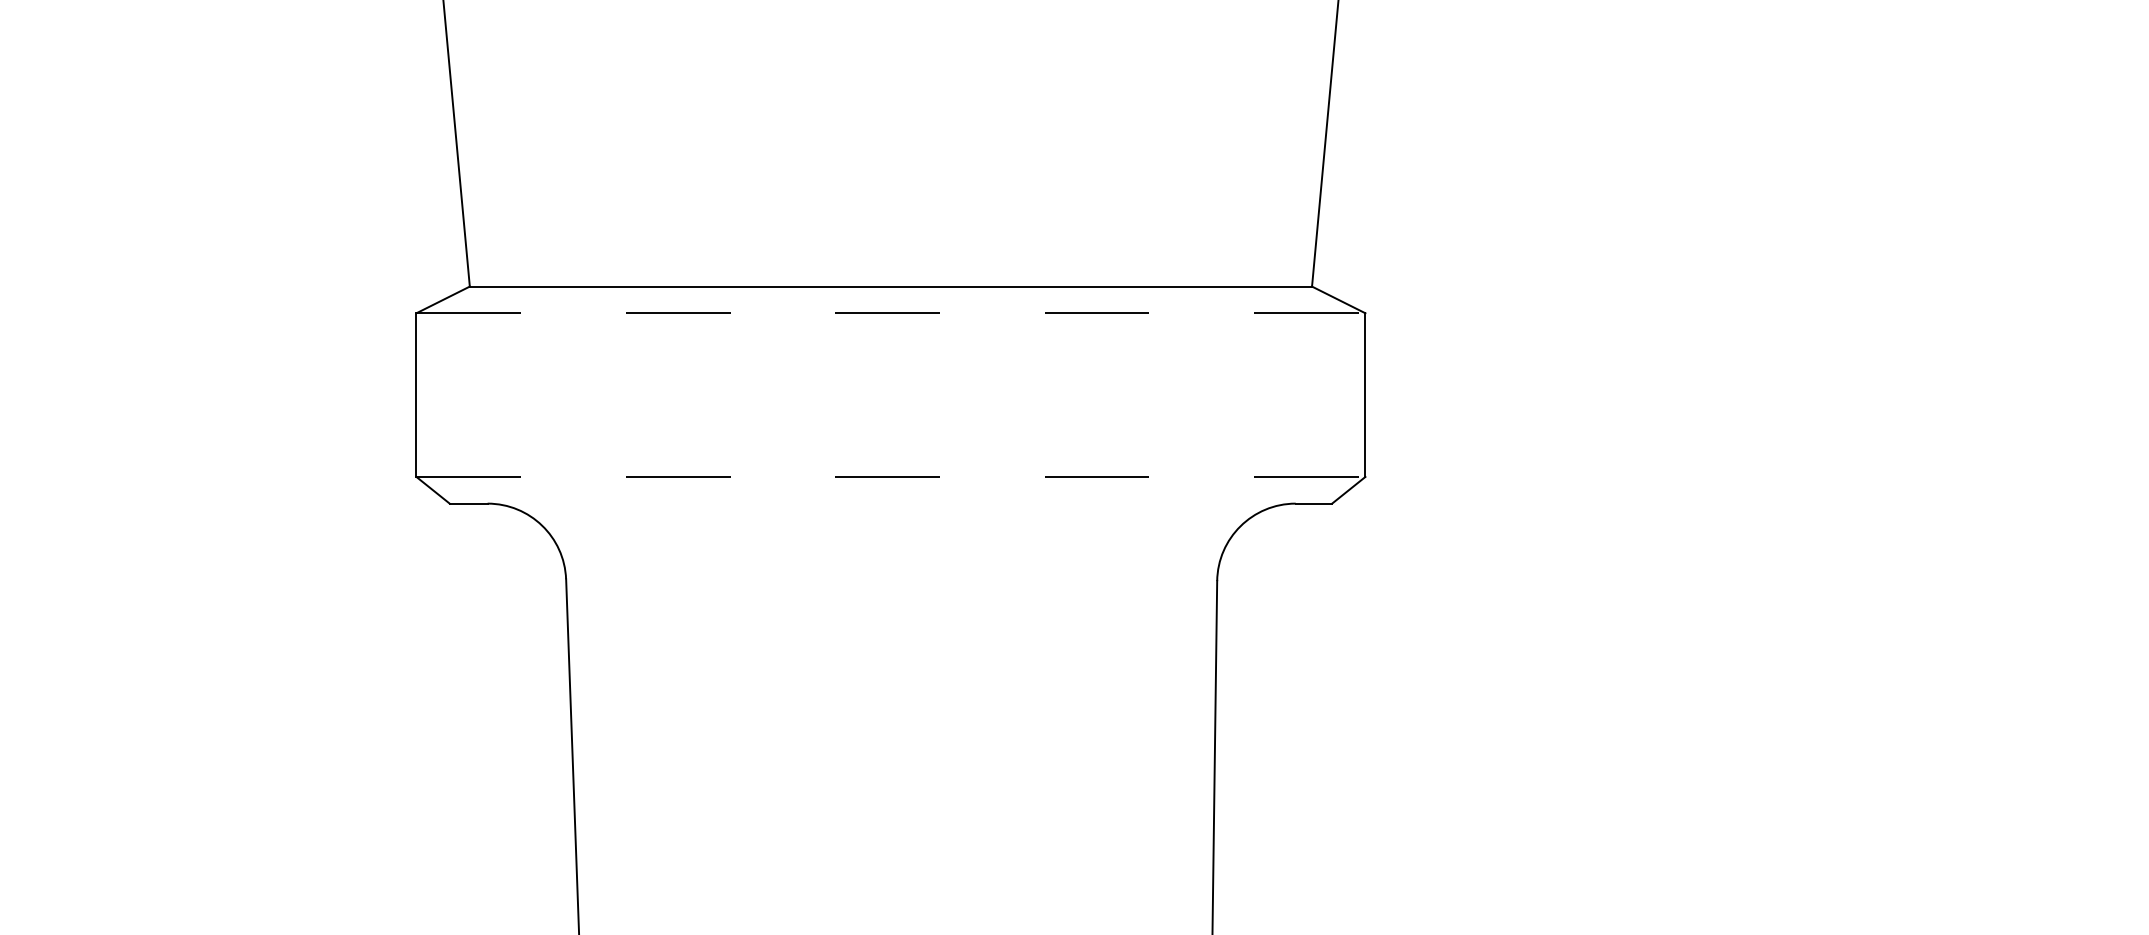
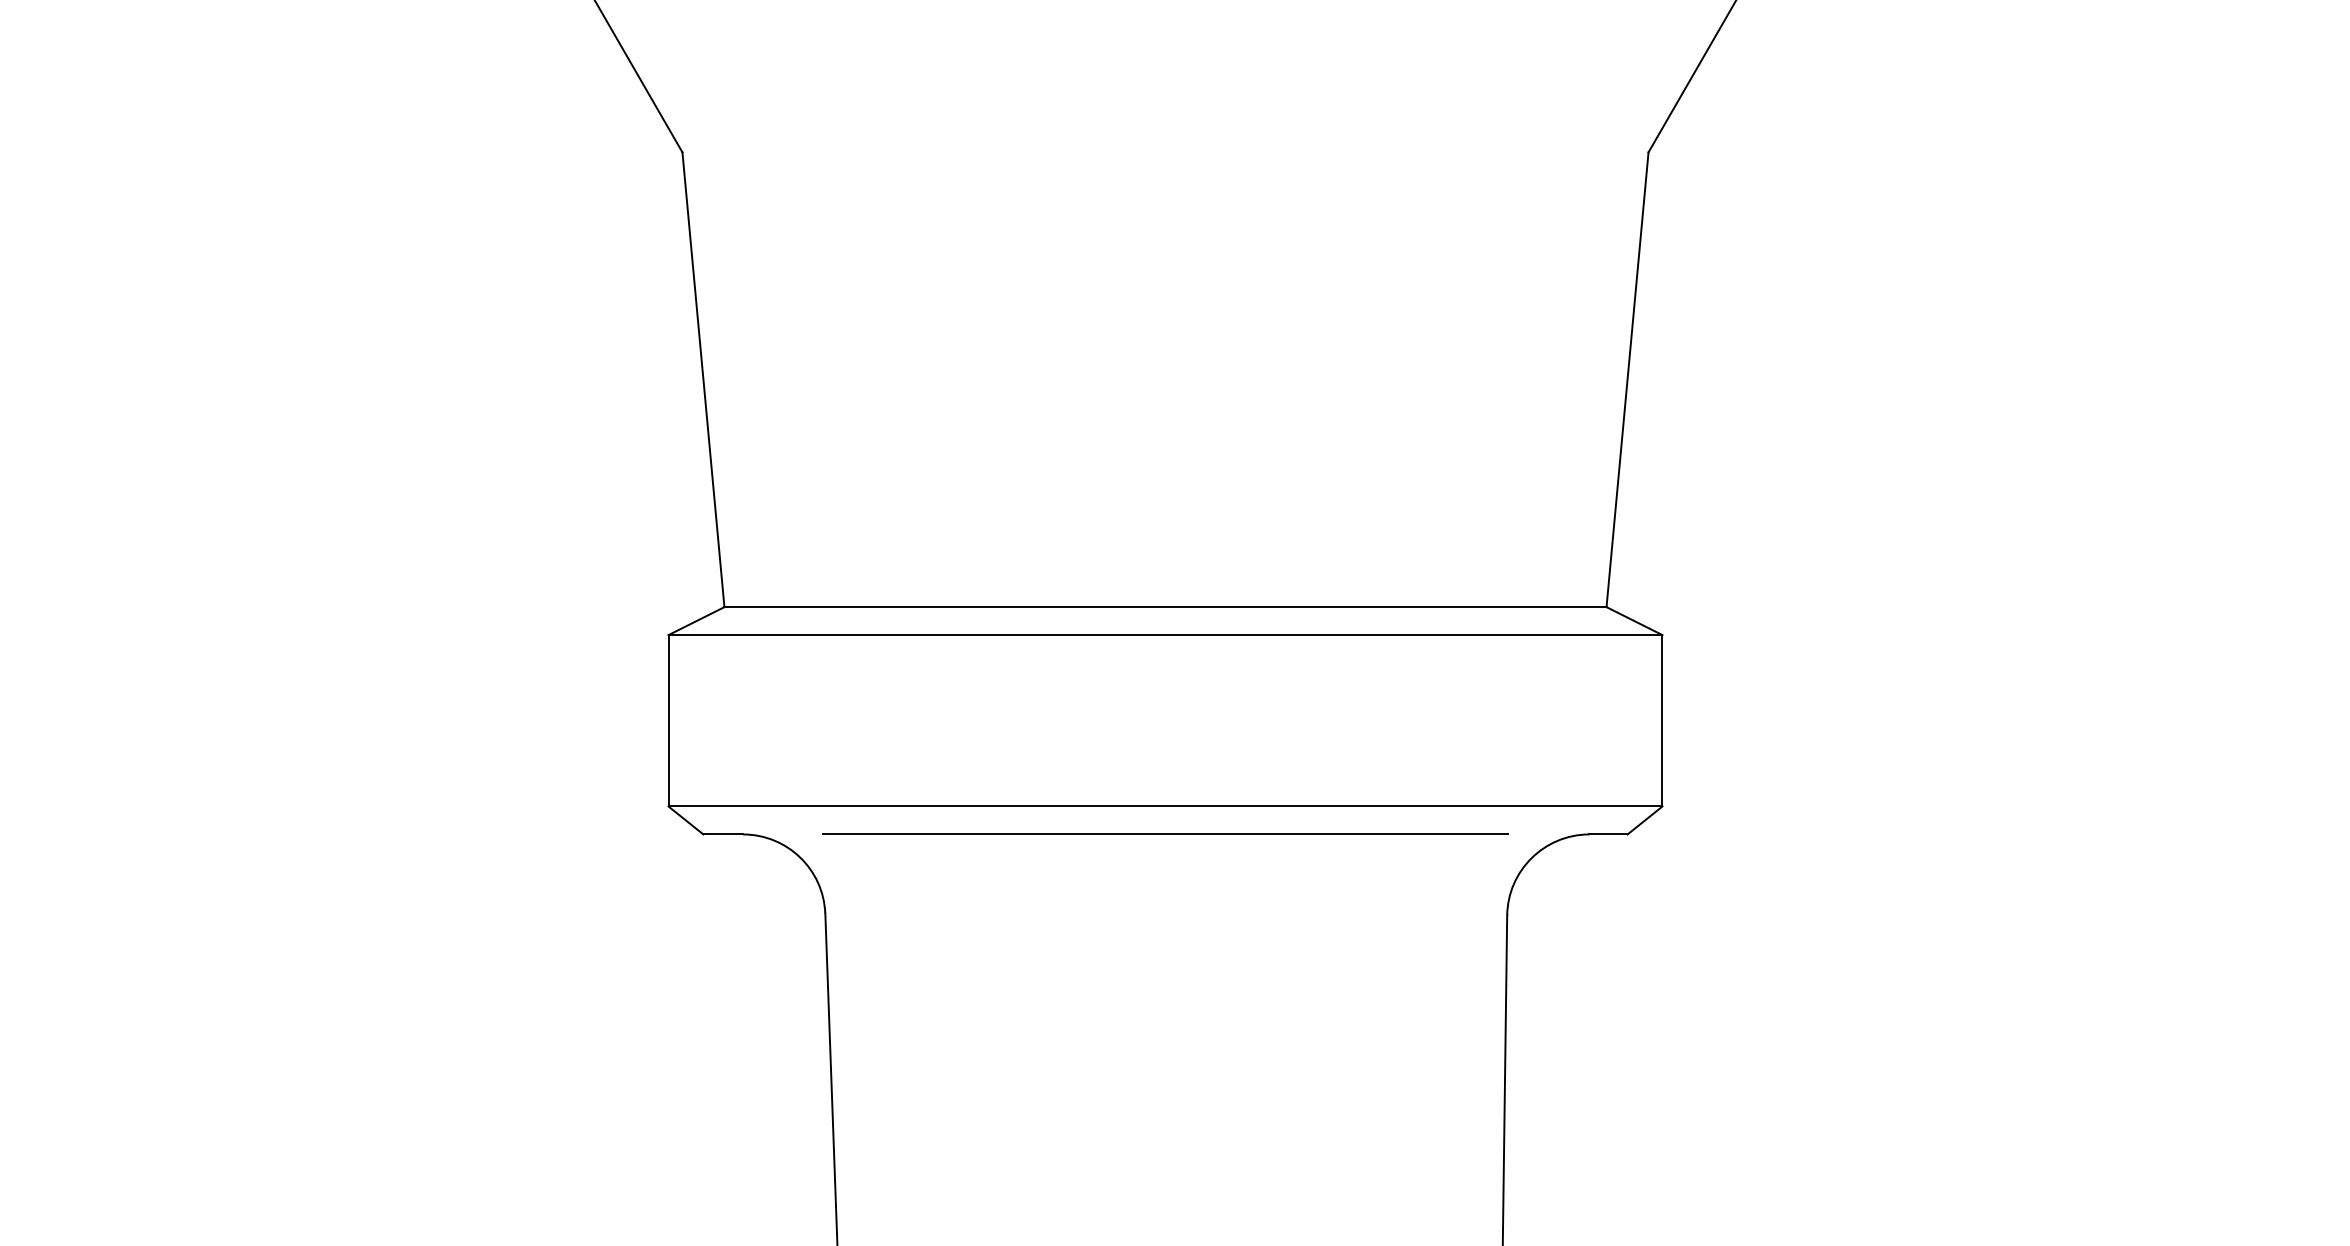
line: (890, 313) -> (1165, 635), dashed -> solid
line: (890, 476) -> (1165, 806), dashed -> solid
line: (890, 502) -> (1165, 833), added

